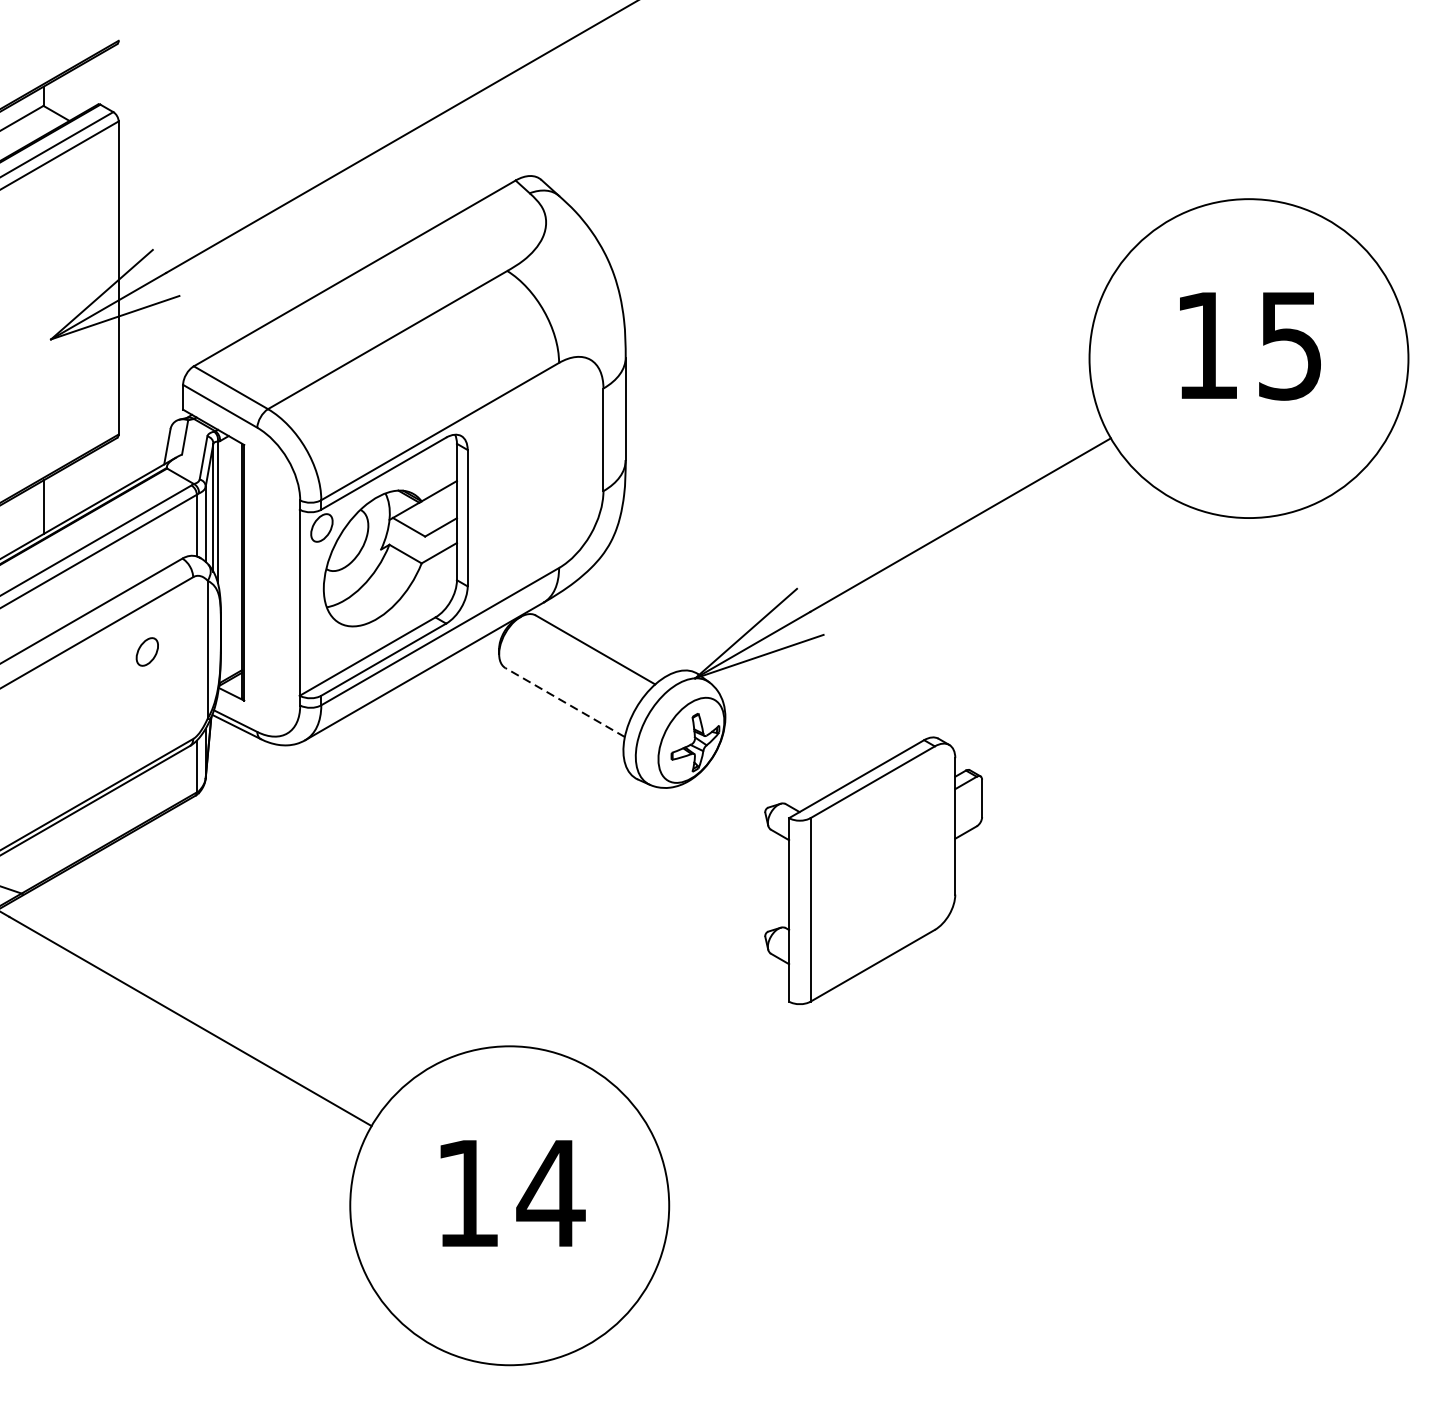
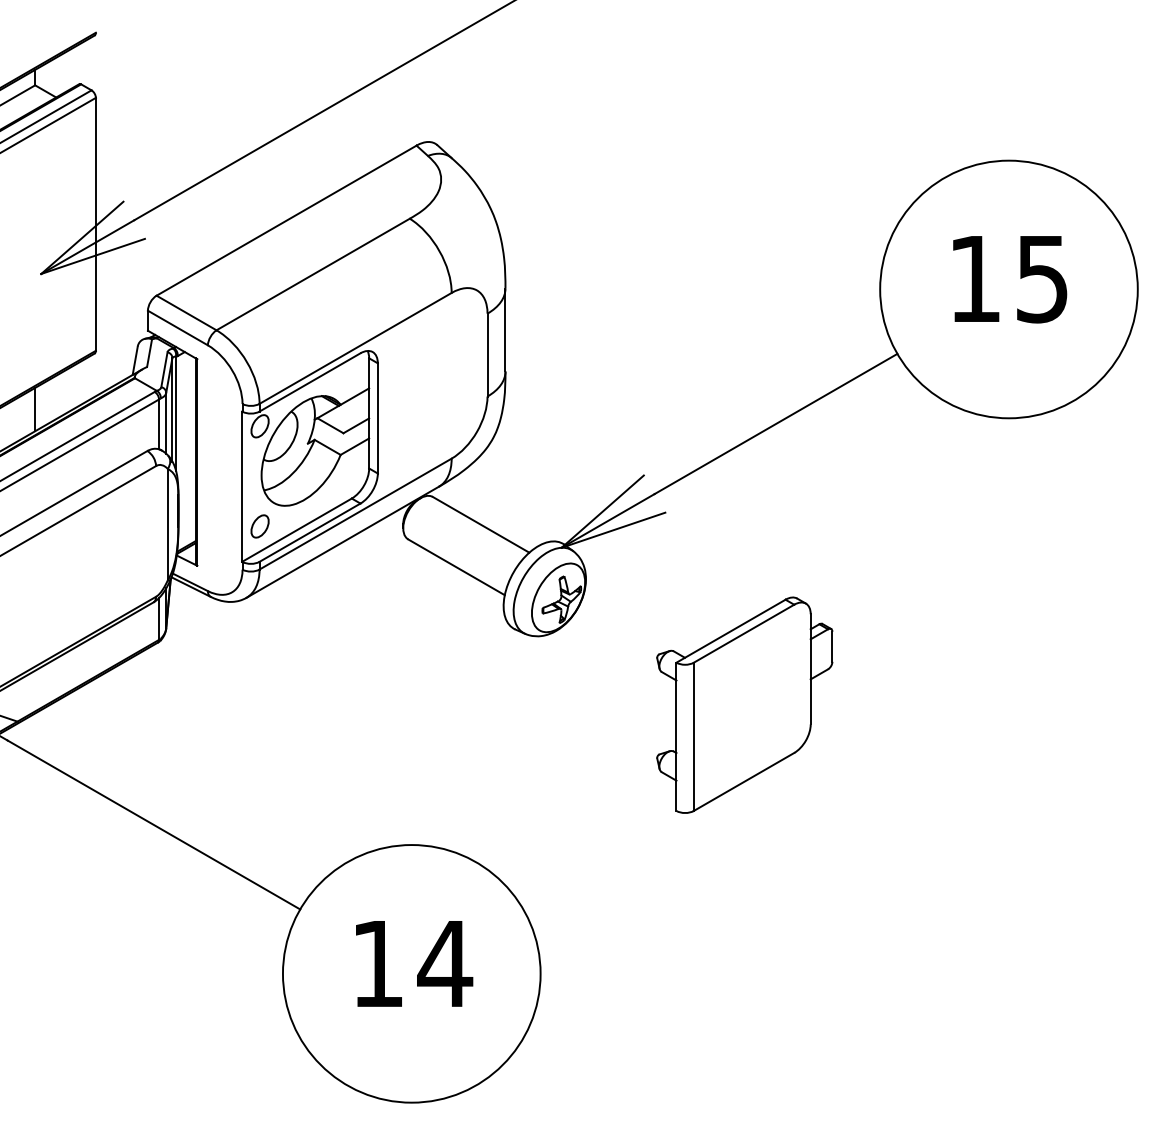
part: (146, 652) -> (259, 526), moved
line: (565, 702) -> (456, 567), dashed -> solid
part: (873, 869) -> (744, 704), moved

